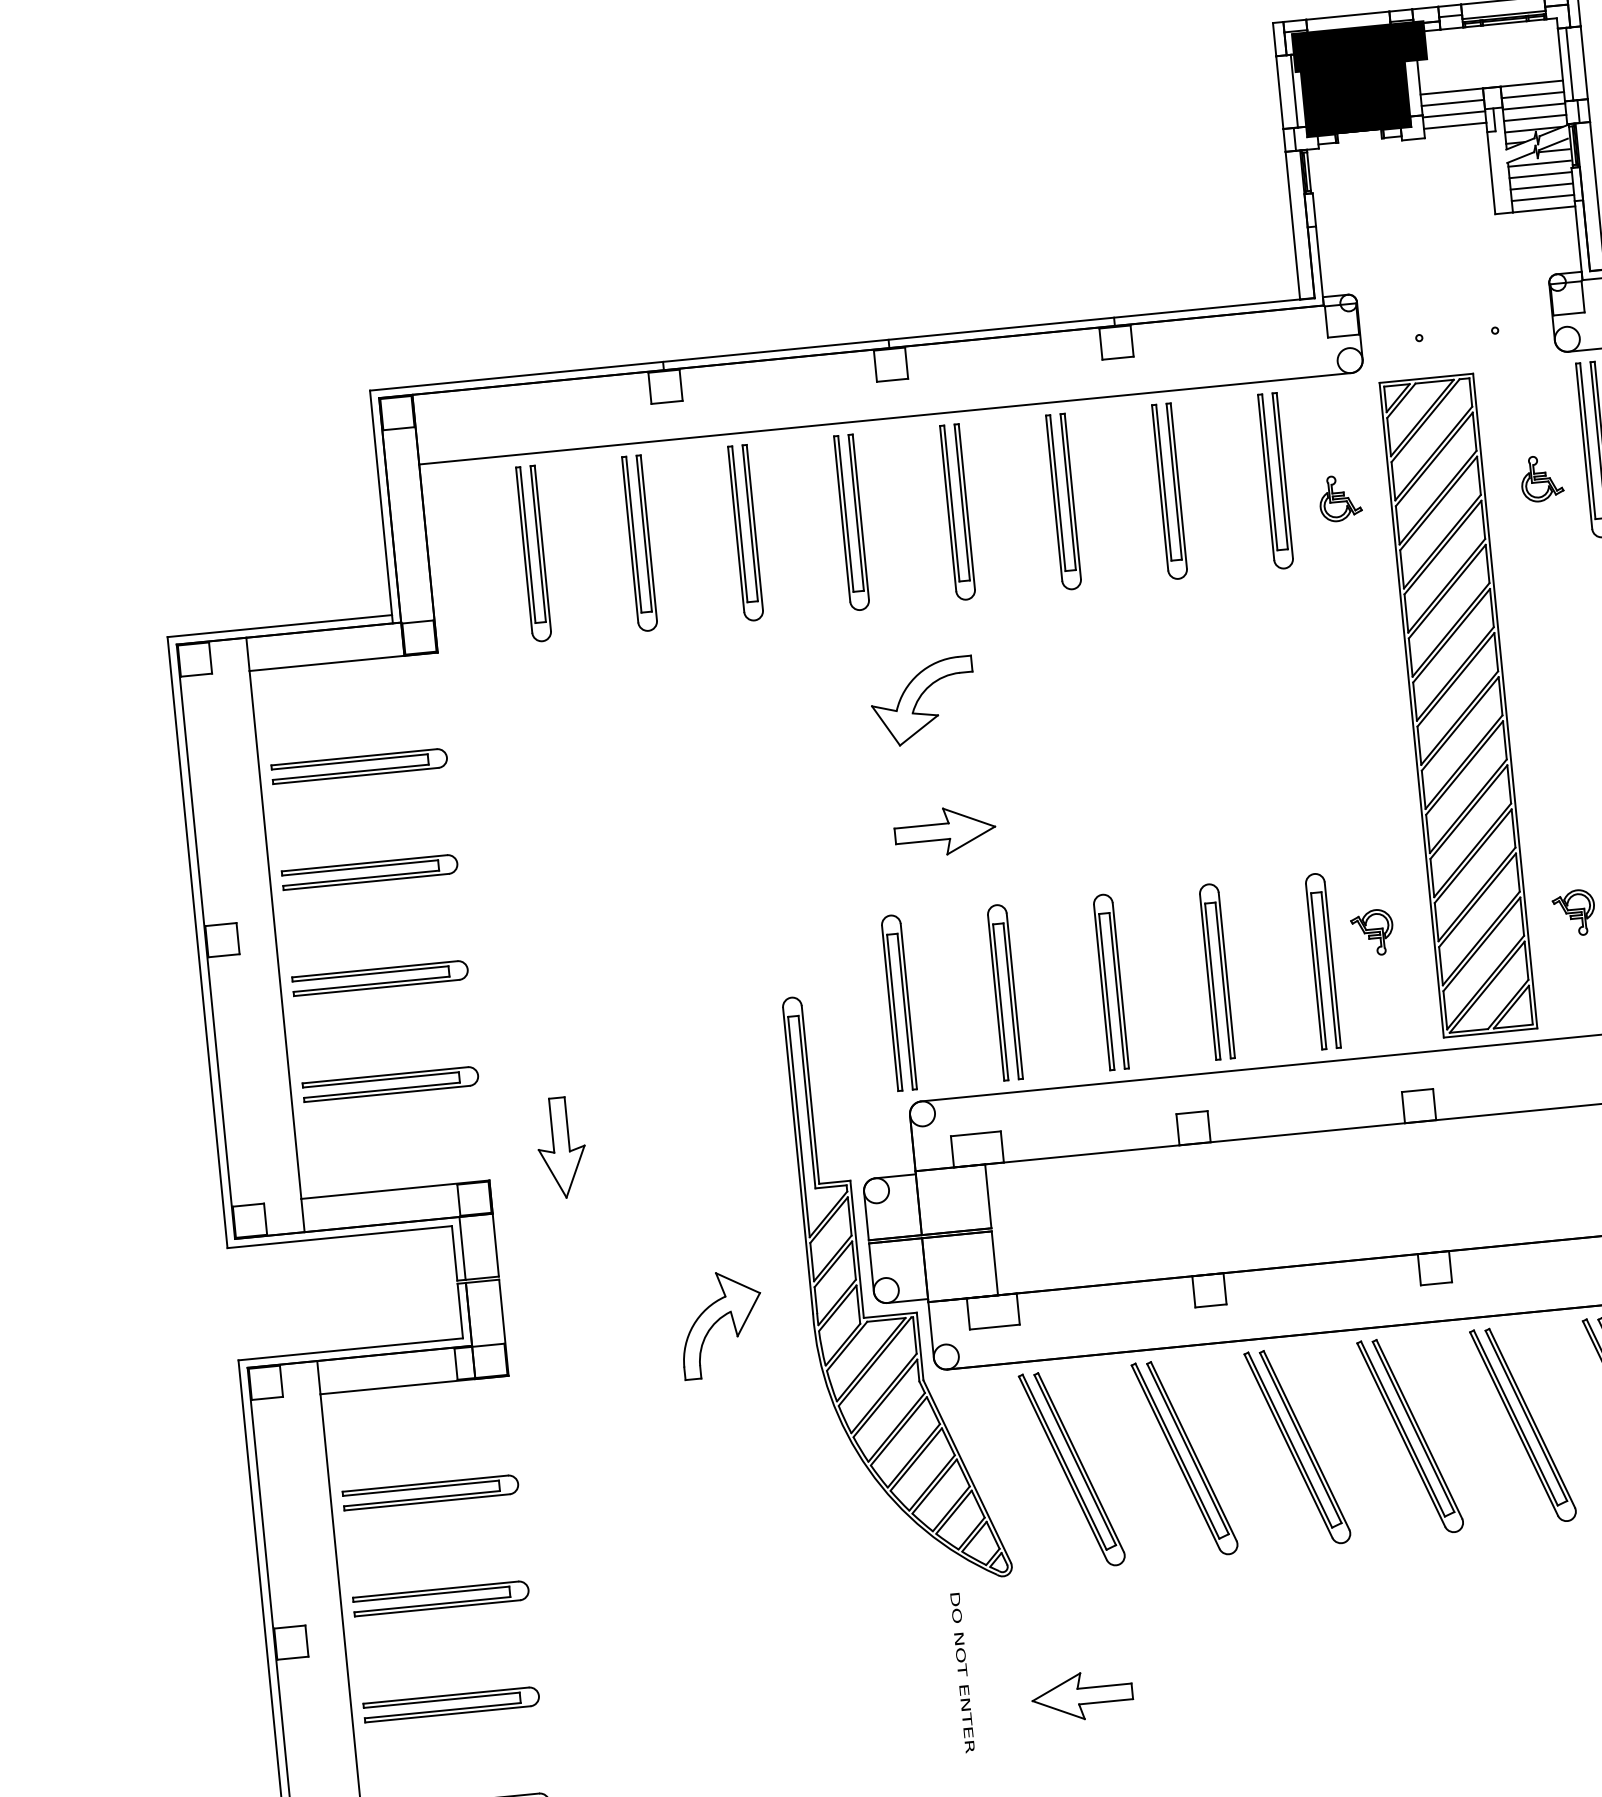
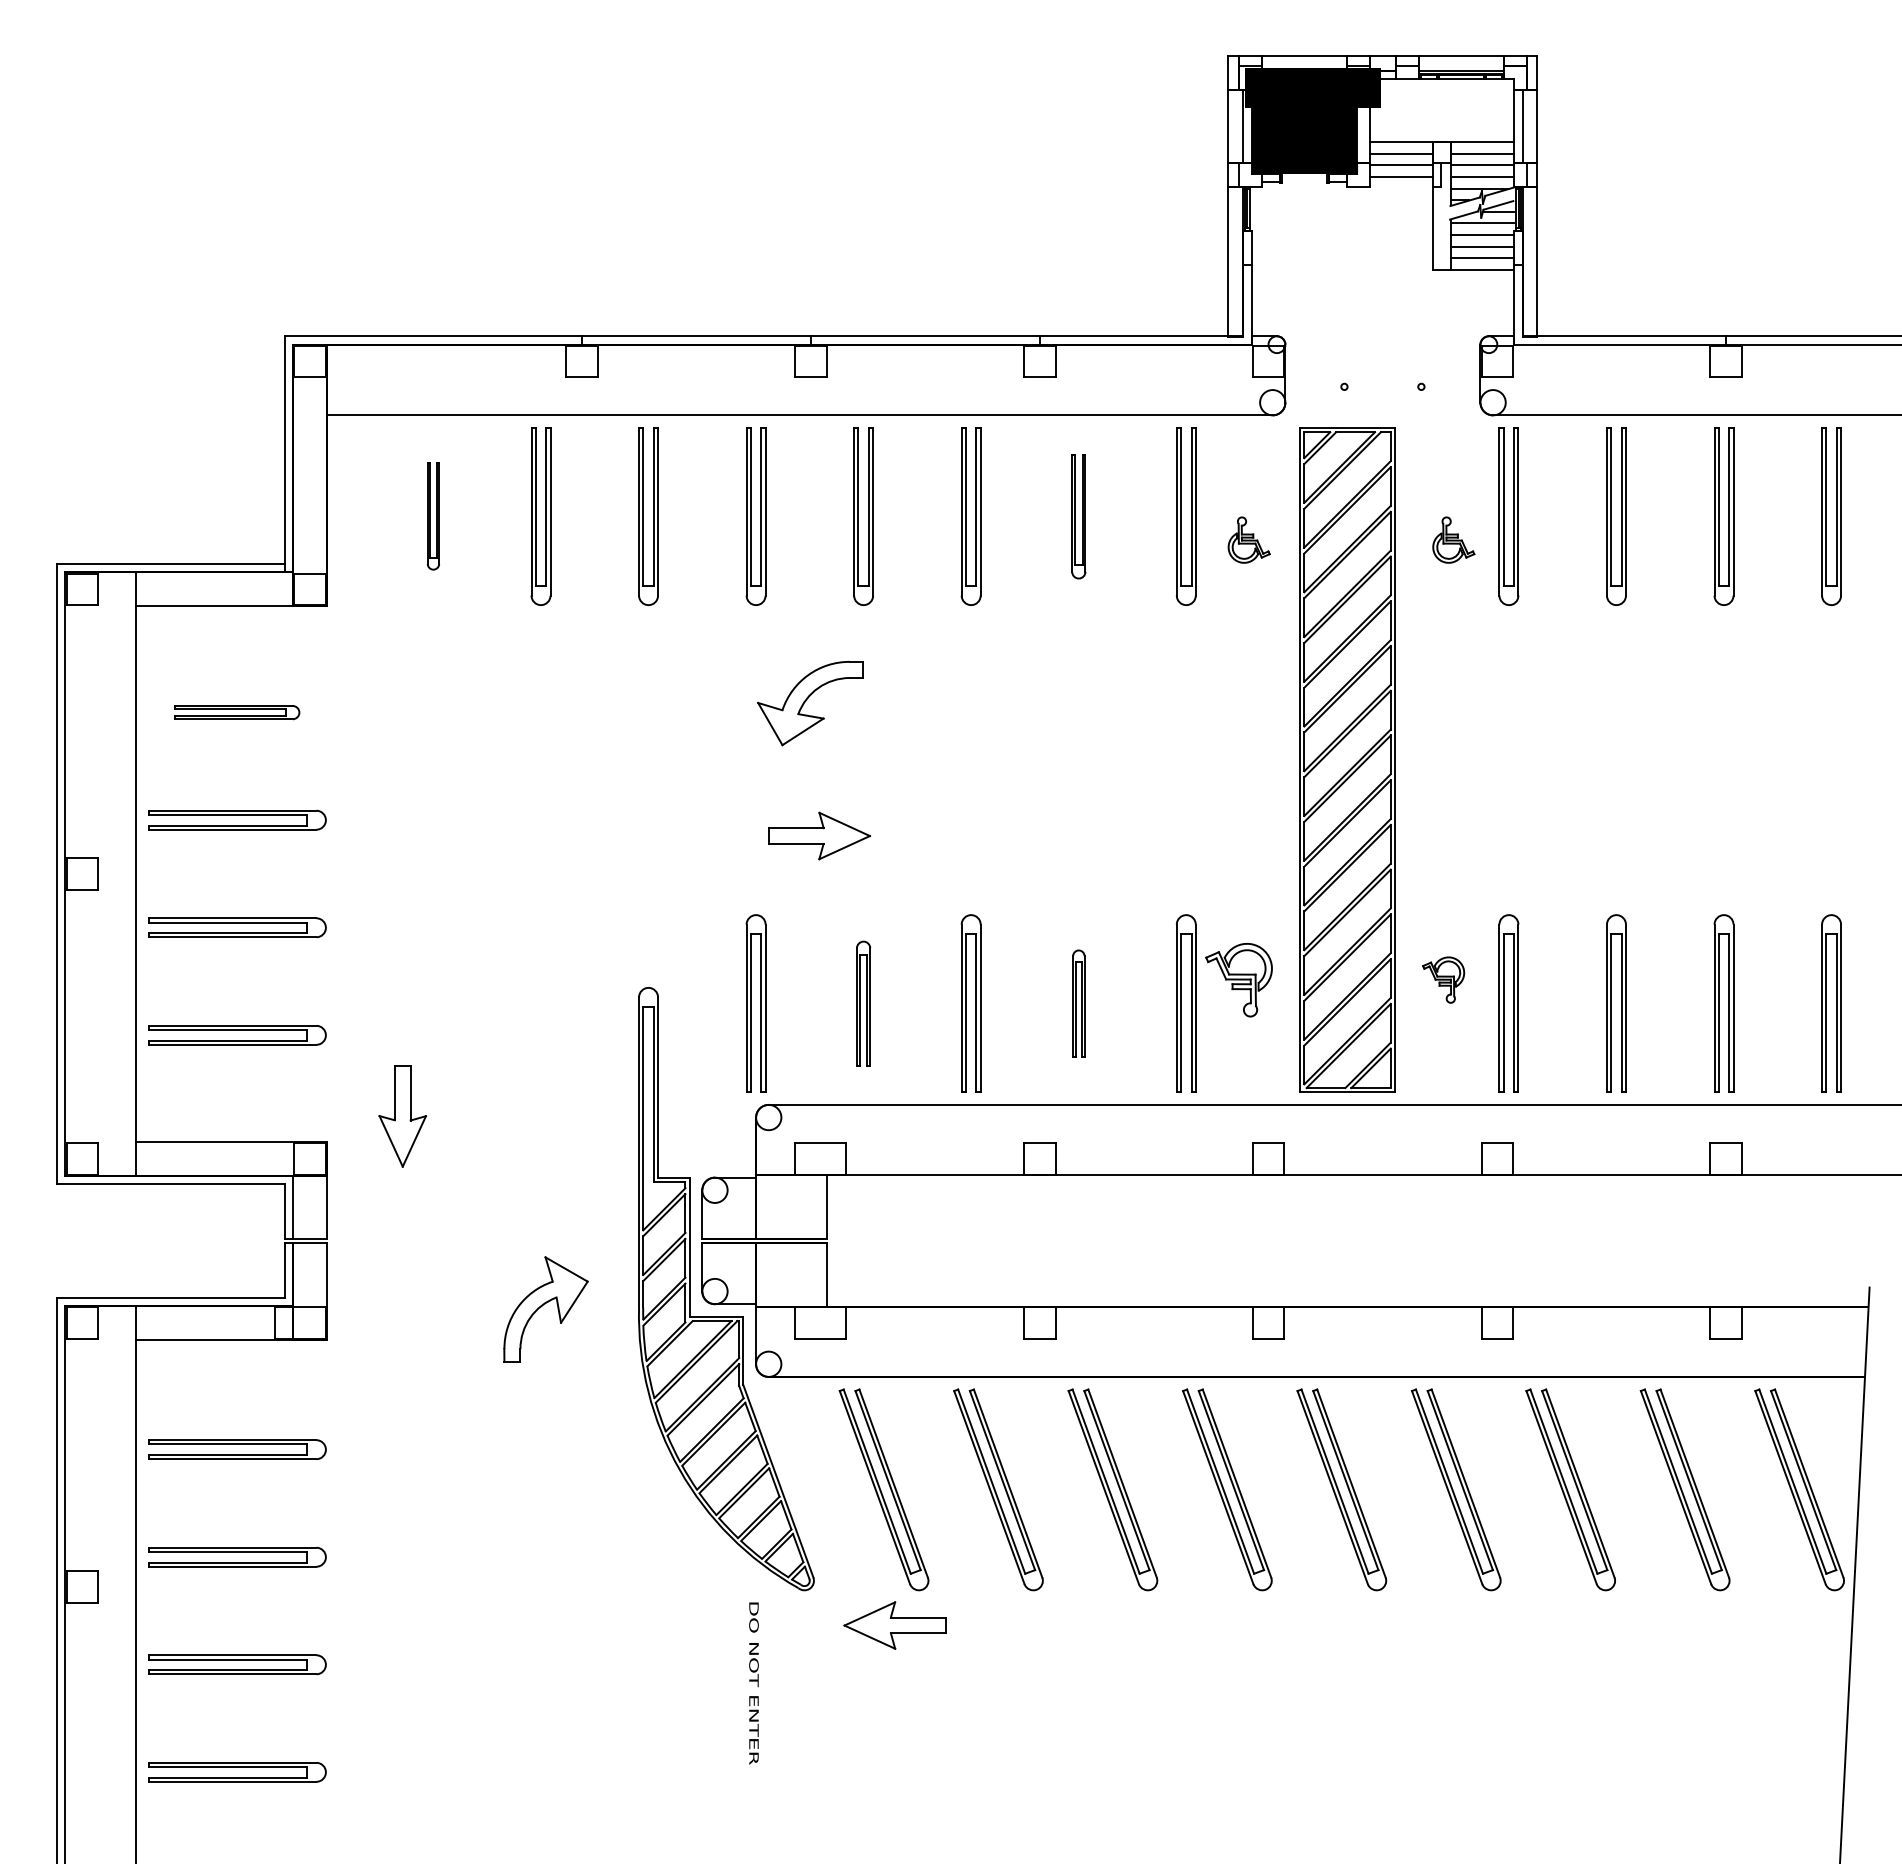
part: (1169, 491) -> (1078, 516), size x0.7
part: (534, 553) -> (433, 516), size x0.6
part: (359, 765) -> (237, 712), size x0.7
part: (1372, 932) -> (1238, 979), size x1.6
part: (1216, 971) -> (1078, 1003), size x0.6
part: (1004, 992) -> (863, 1003), size x0.7
part: (1081, 1696) -> (894, 1625), moved

